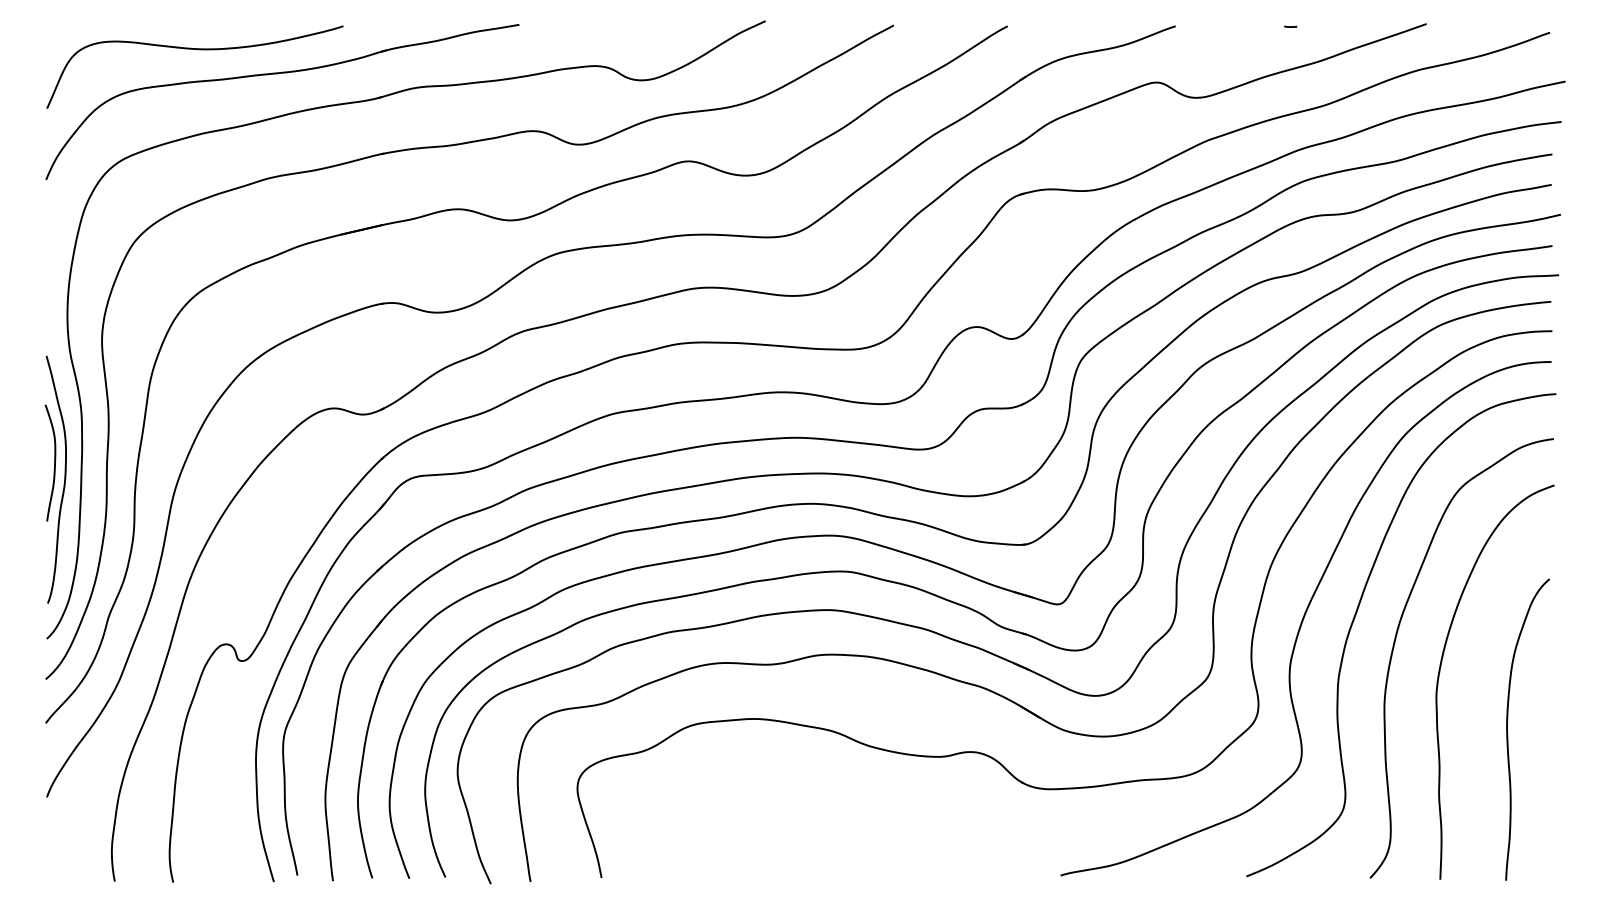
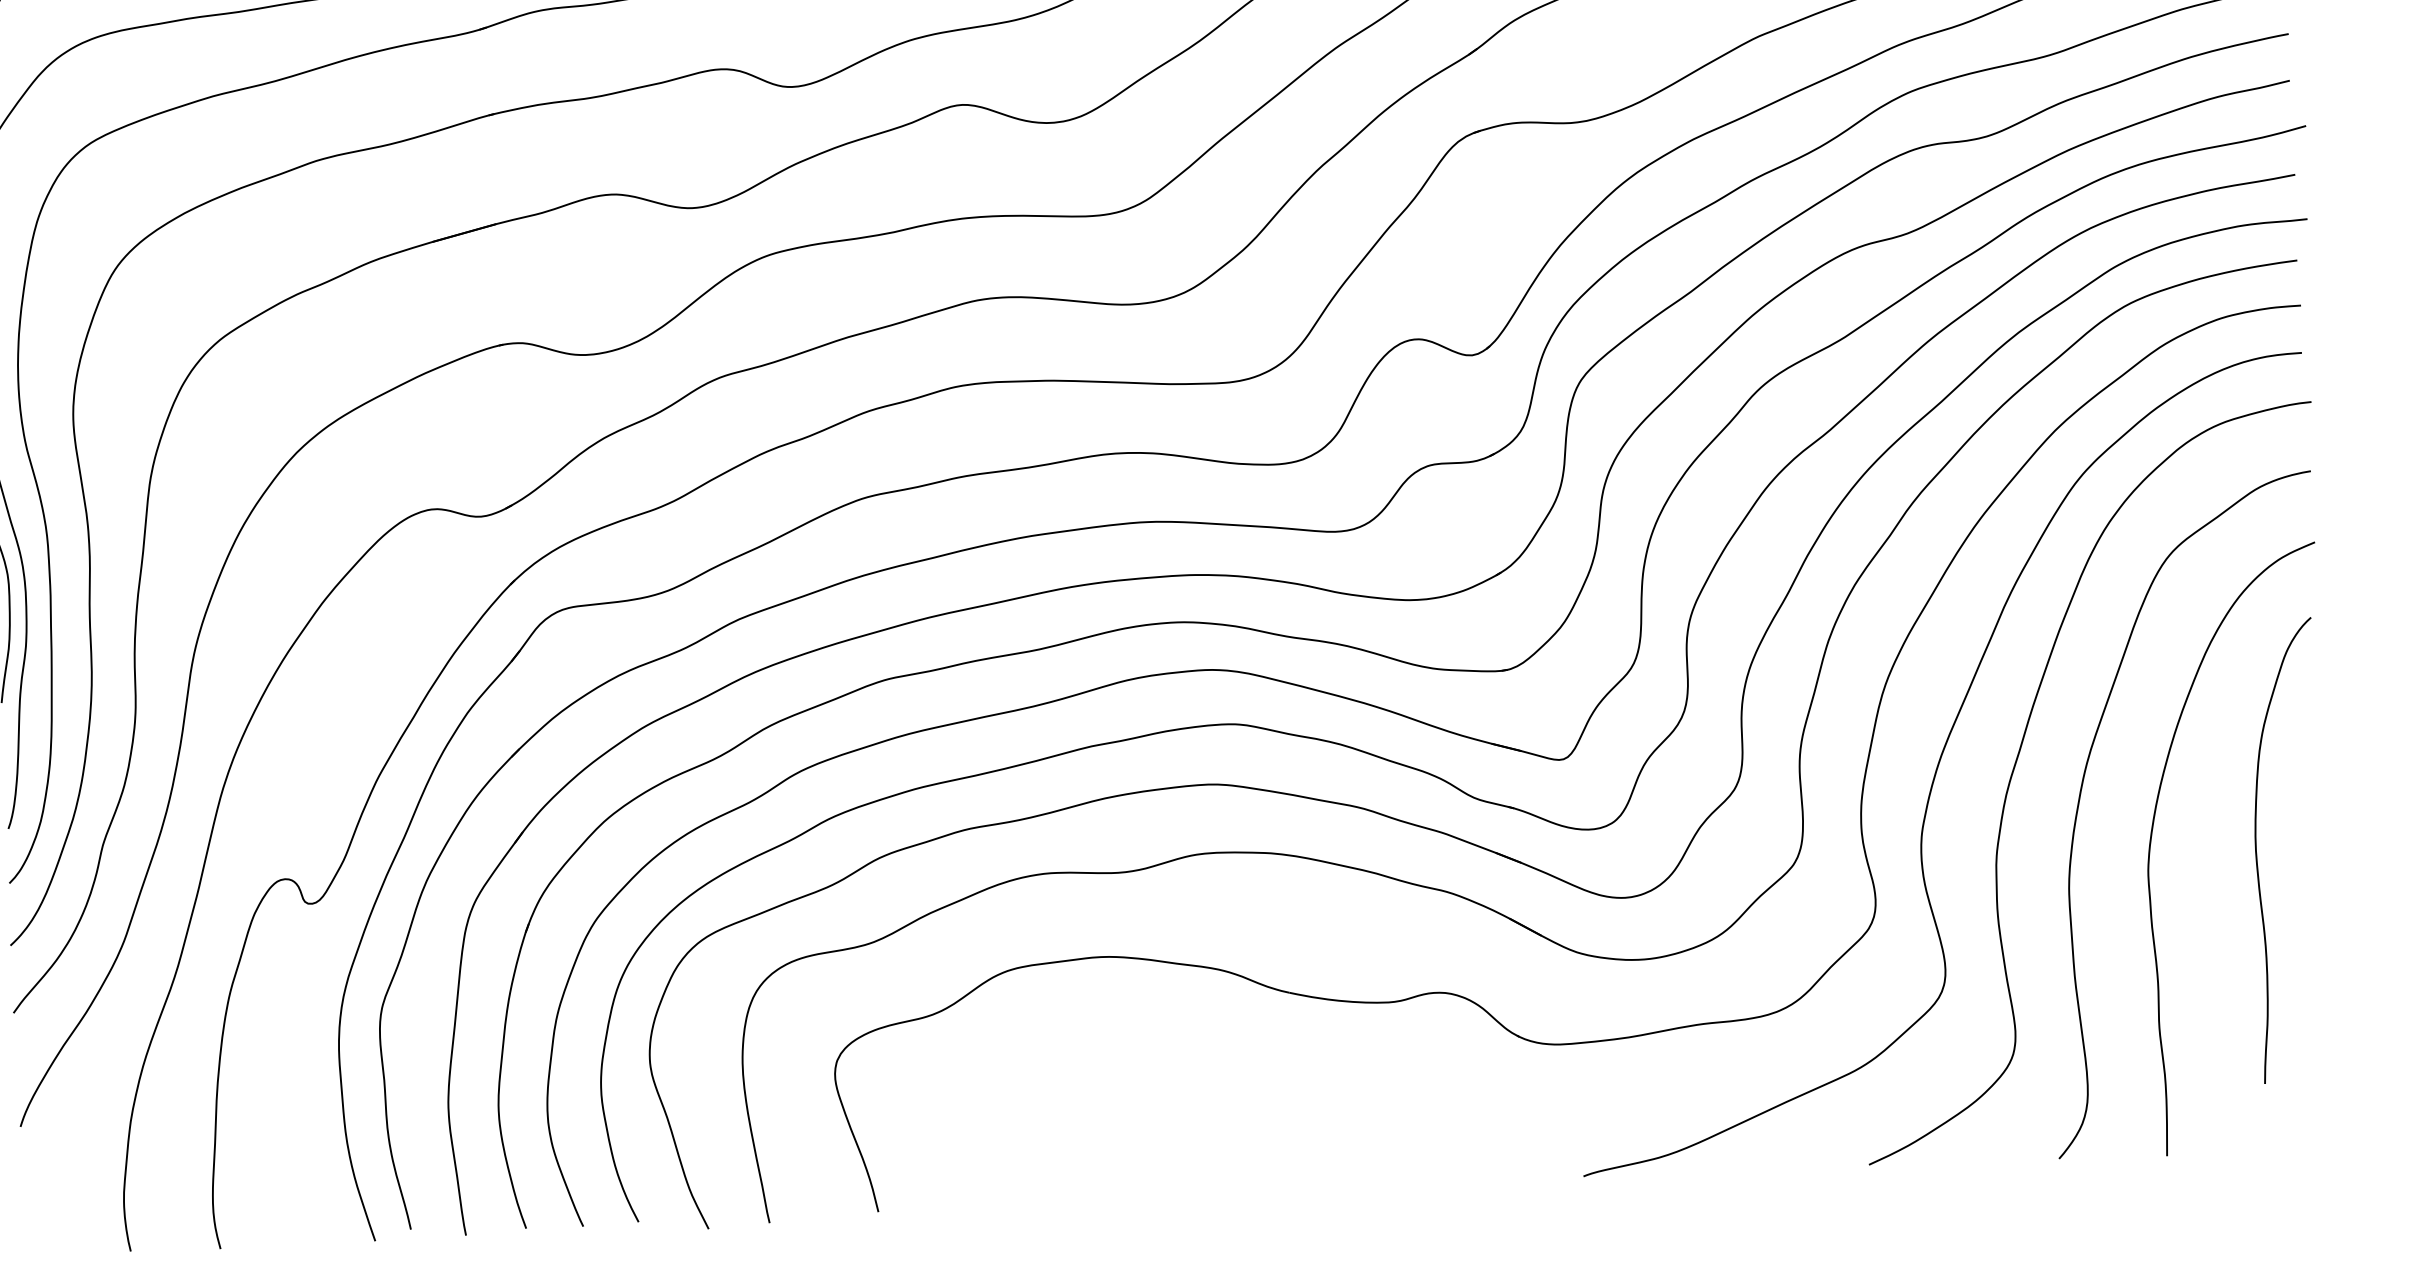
curve: (1508, 733) -> (2258, 857), moved

